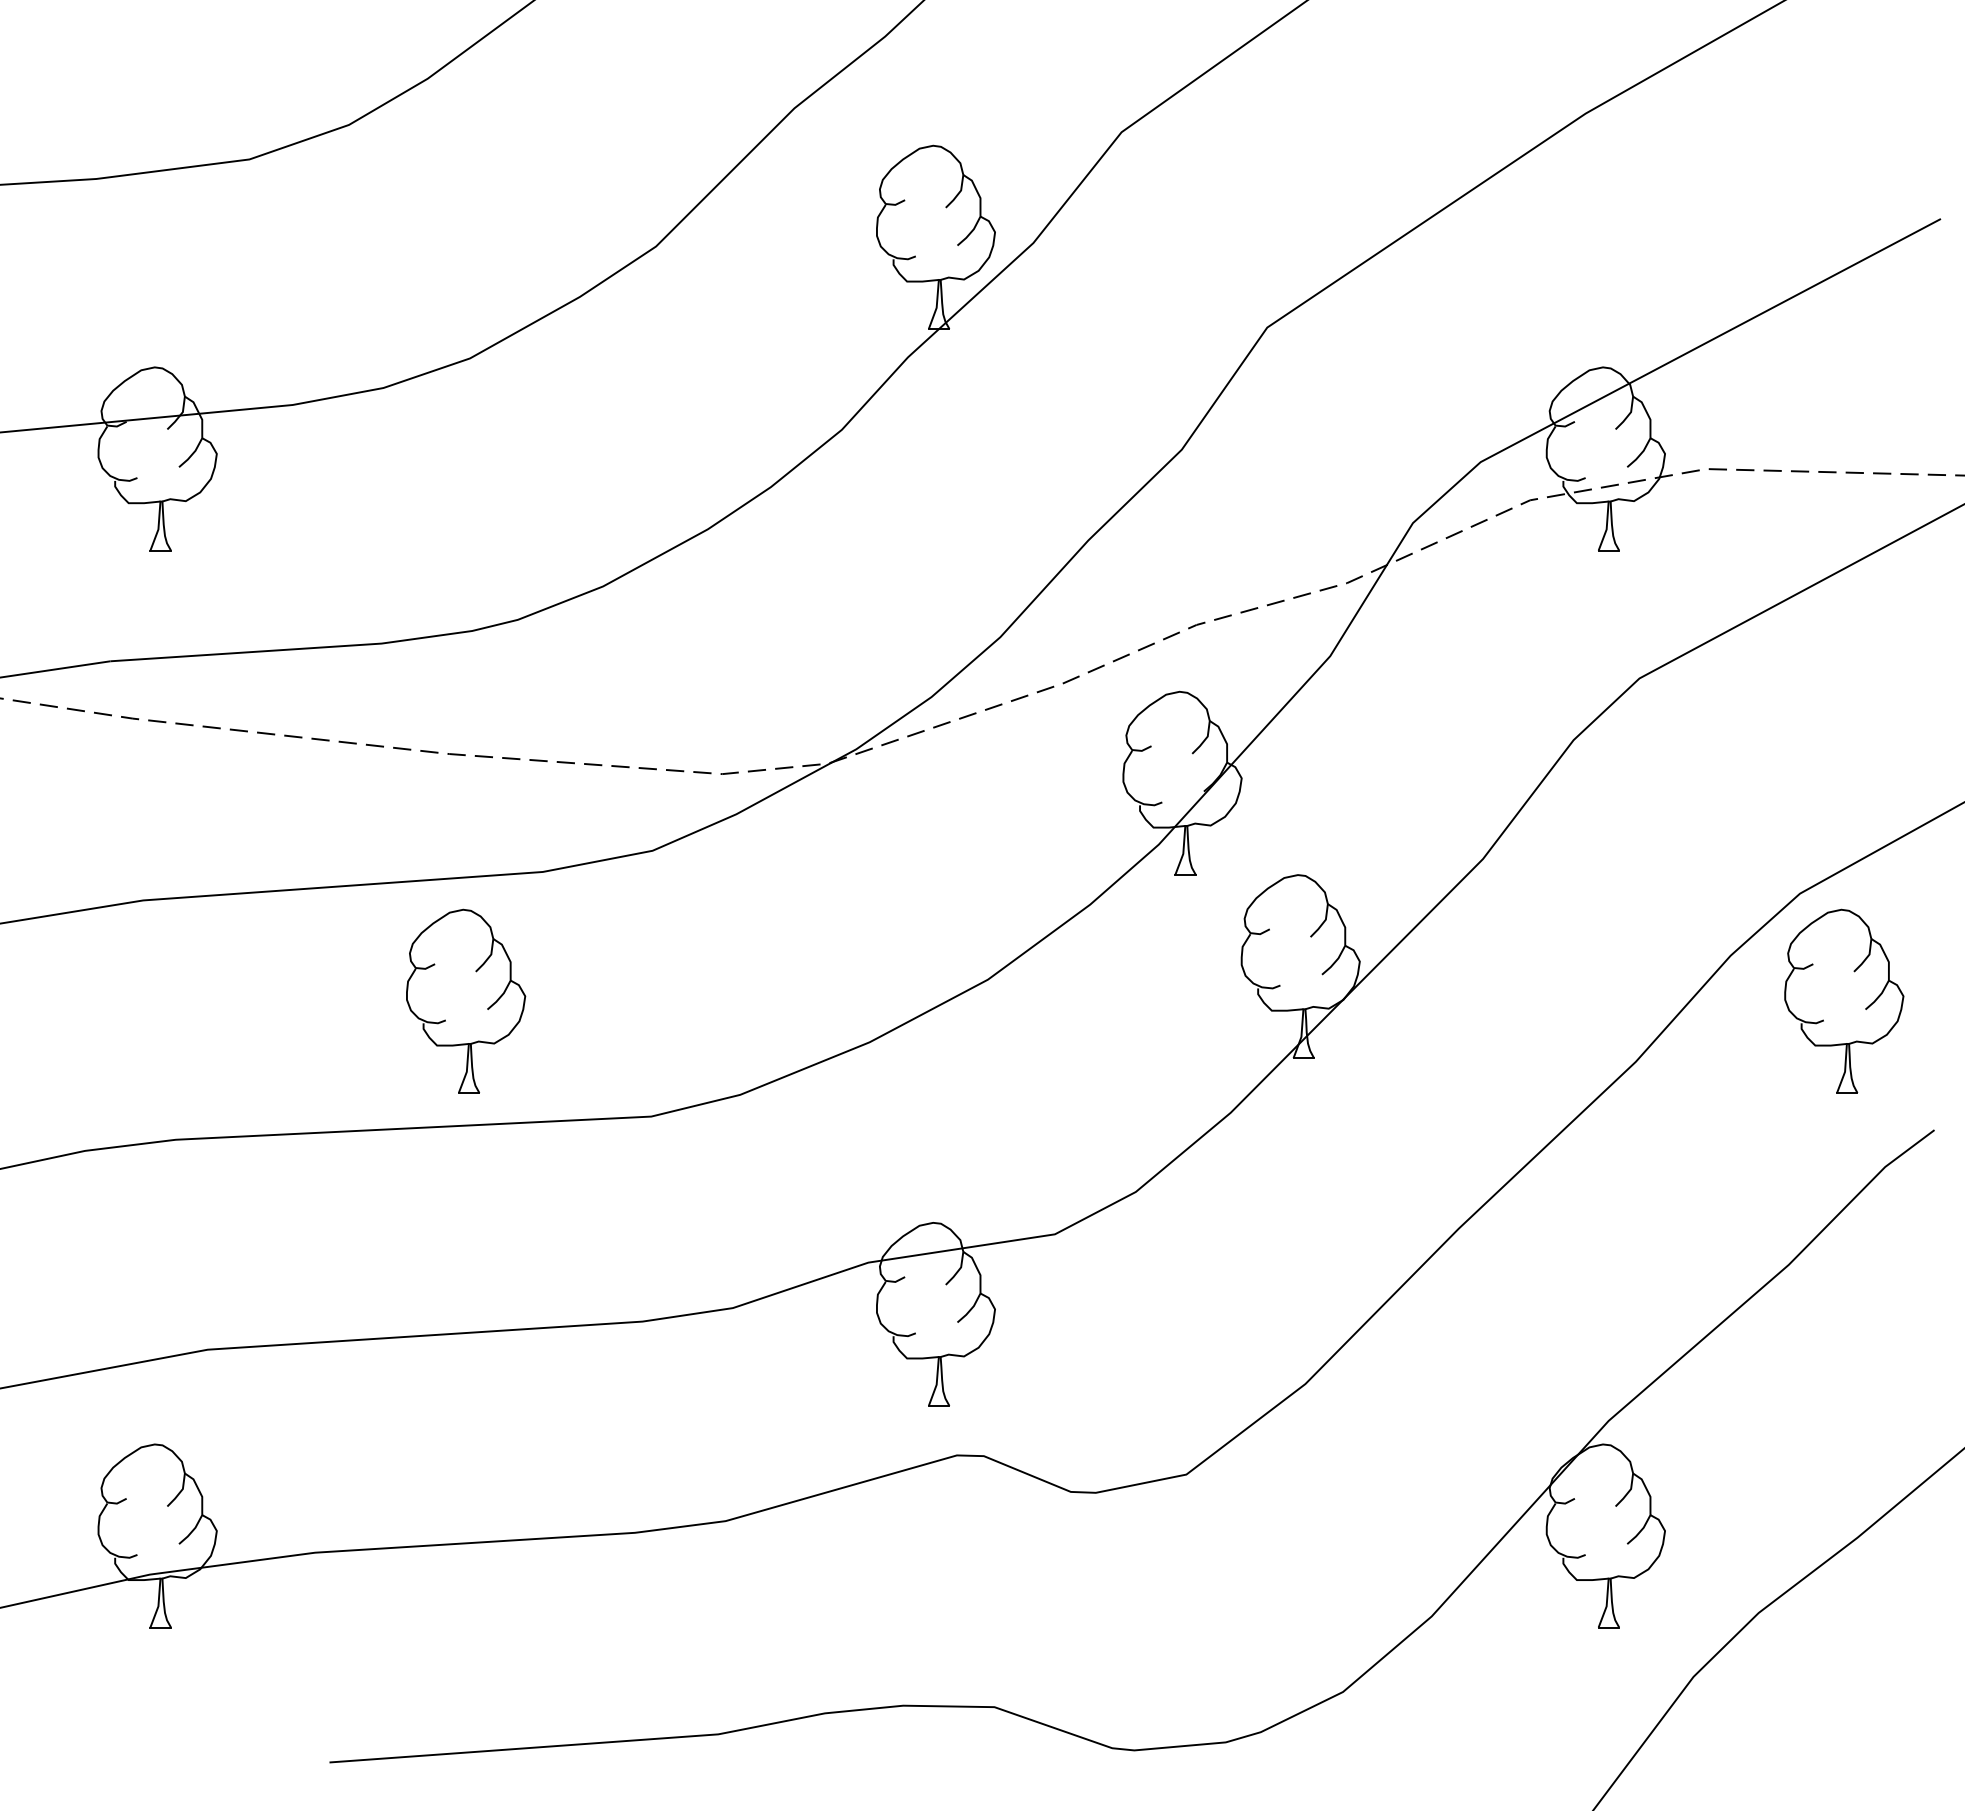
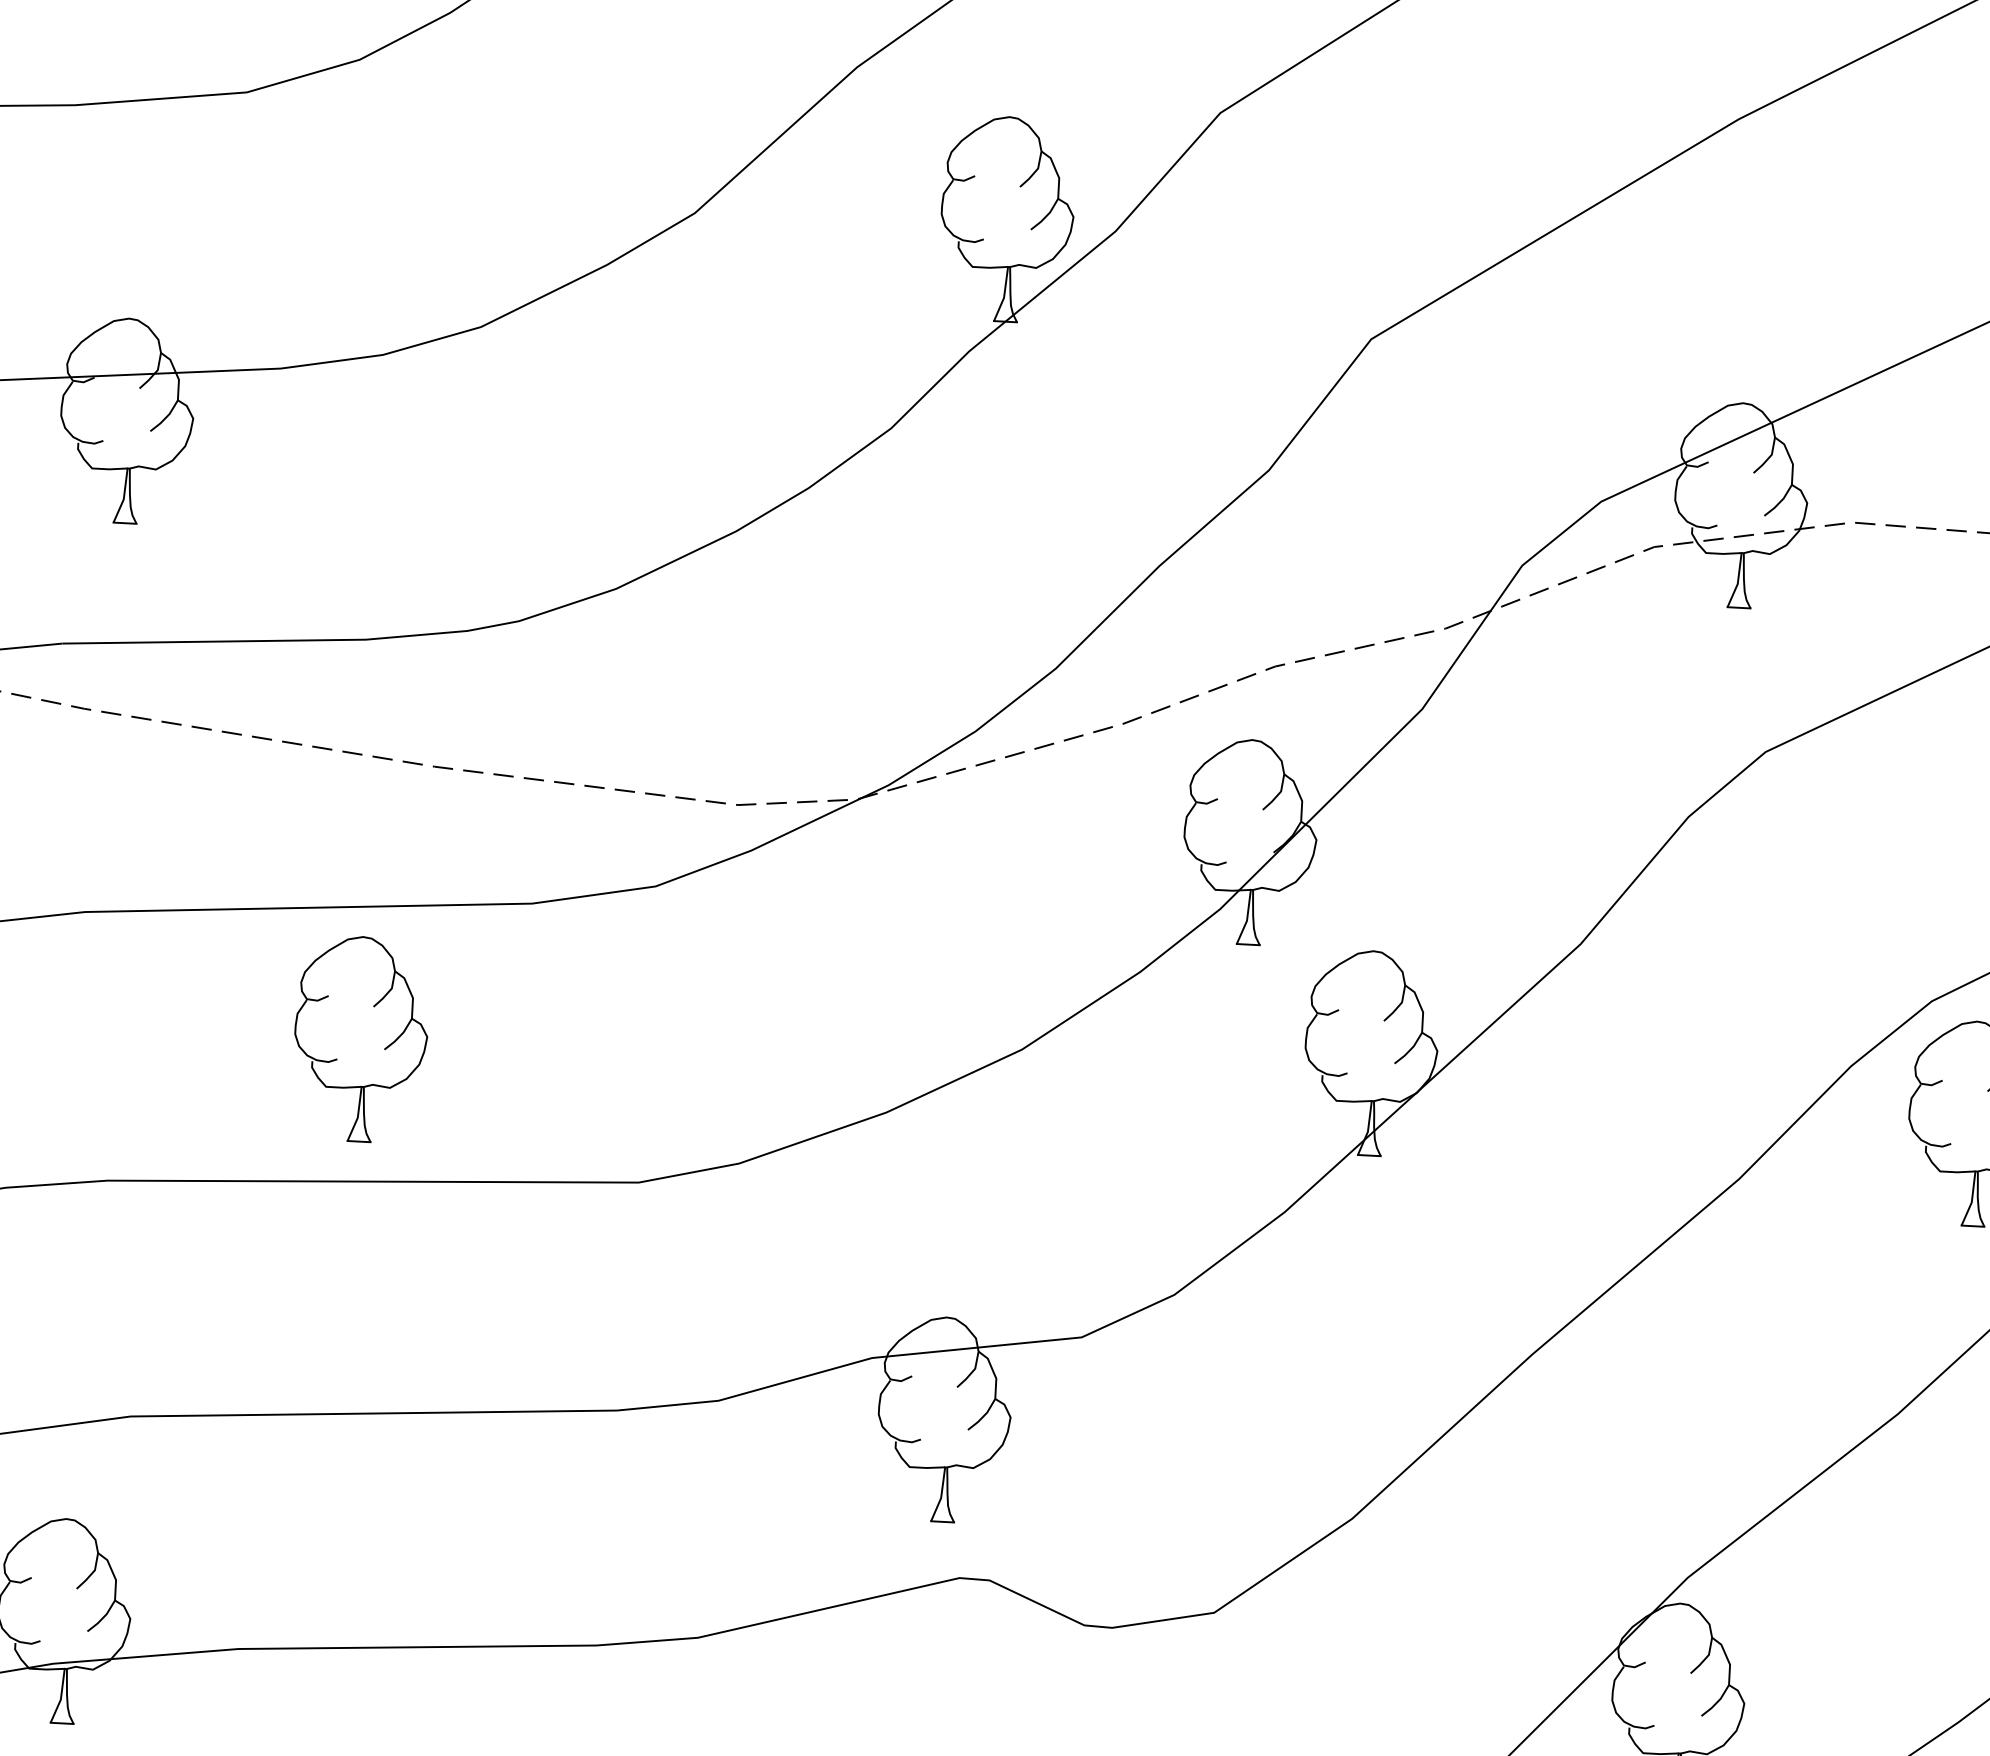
part: (466, 1000) -> (361, 1038), moved

